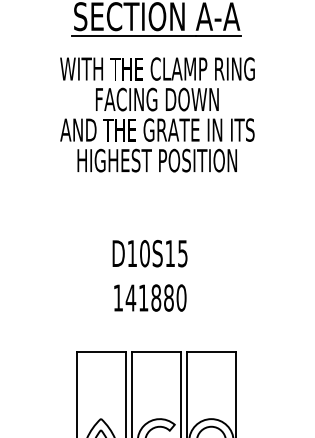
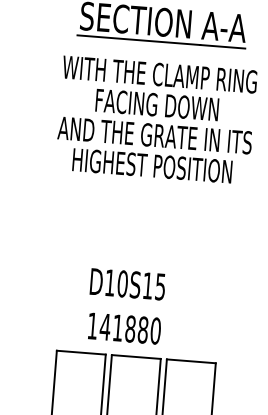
text: (149, 275) -> (125, 306), moved

